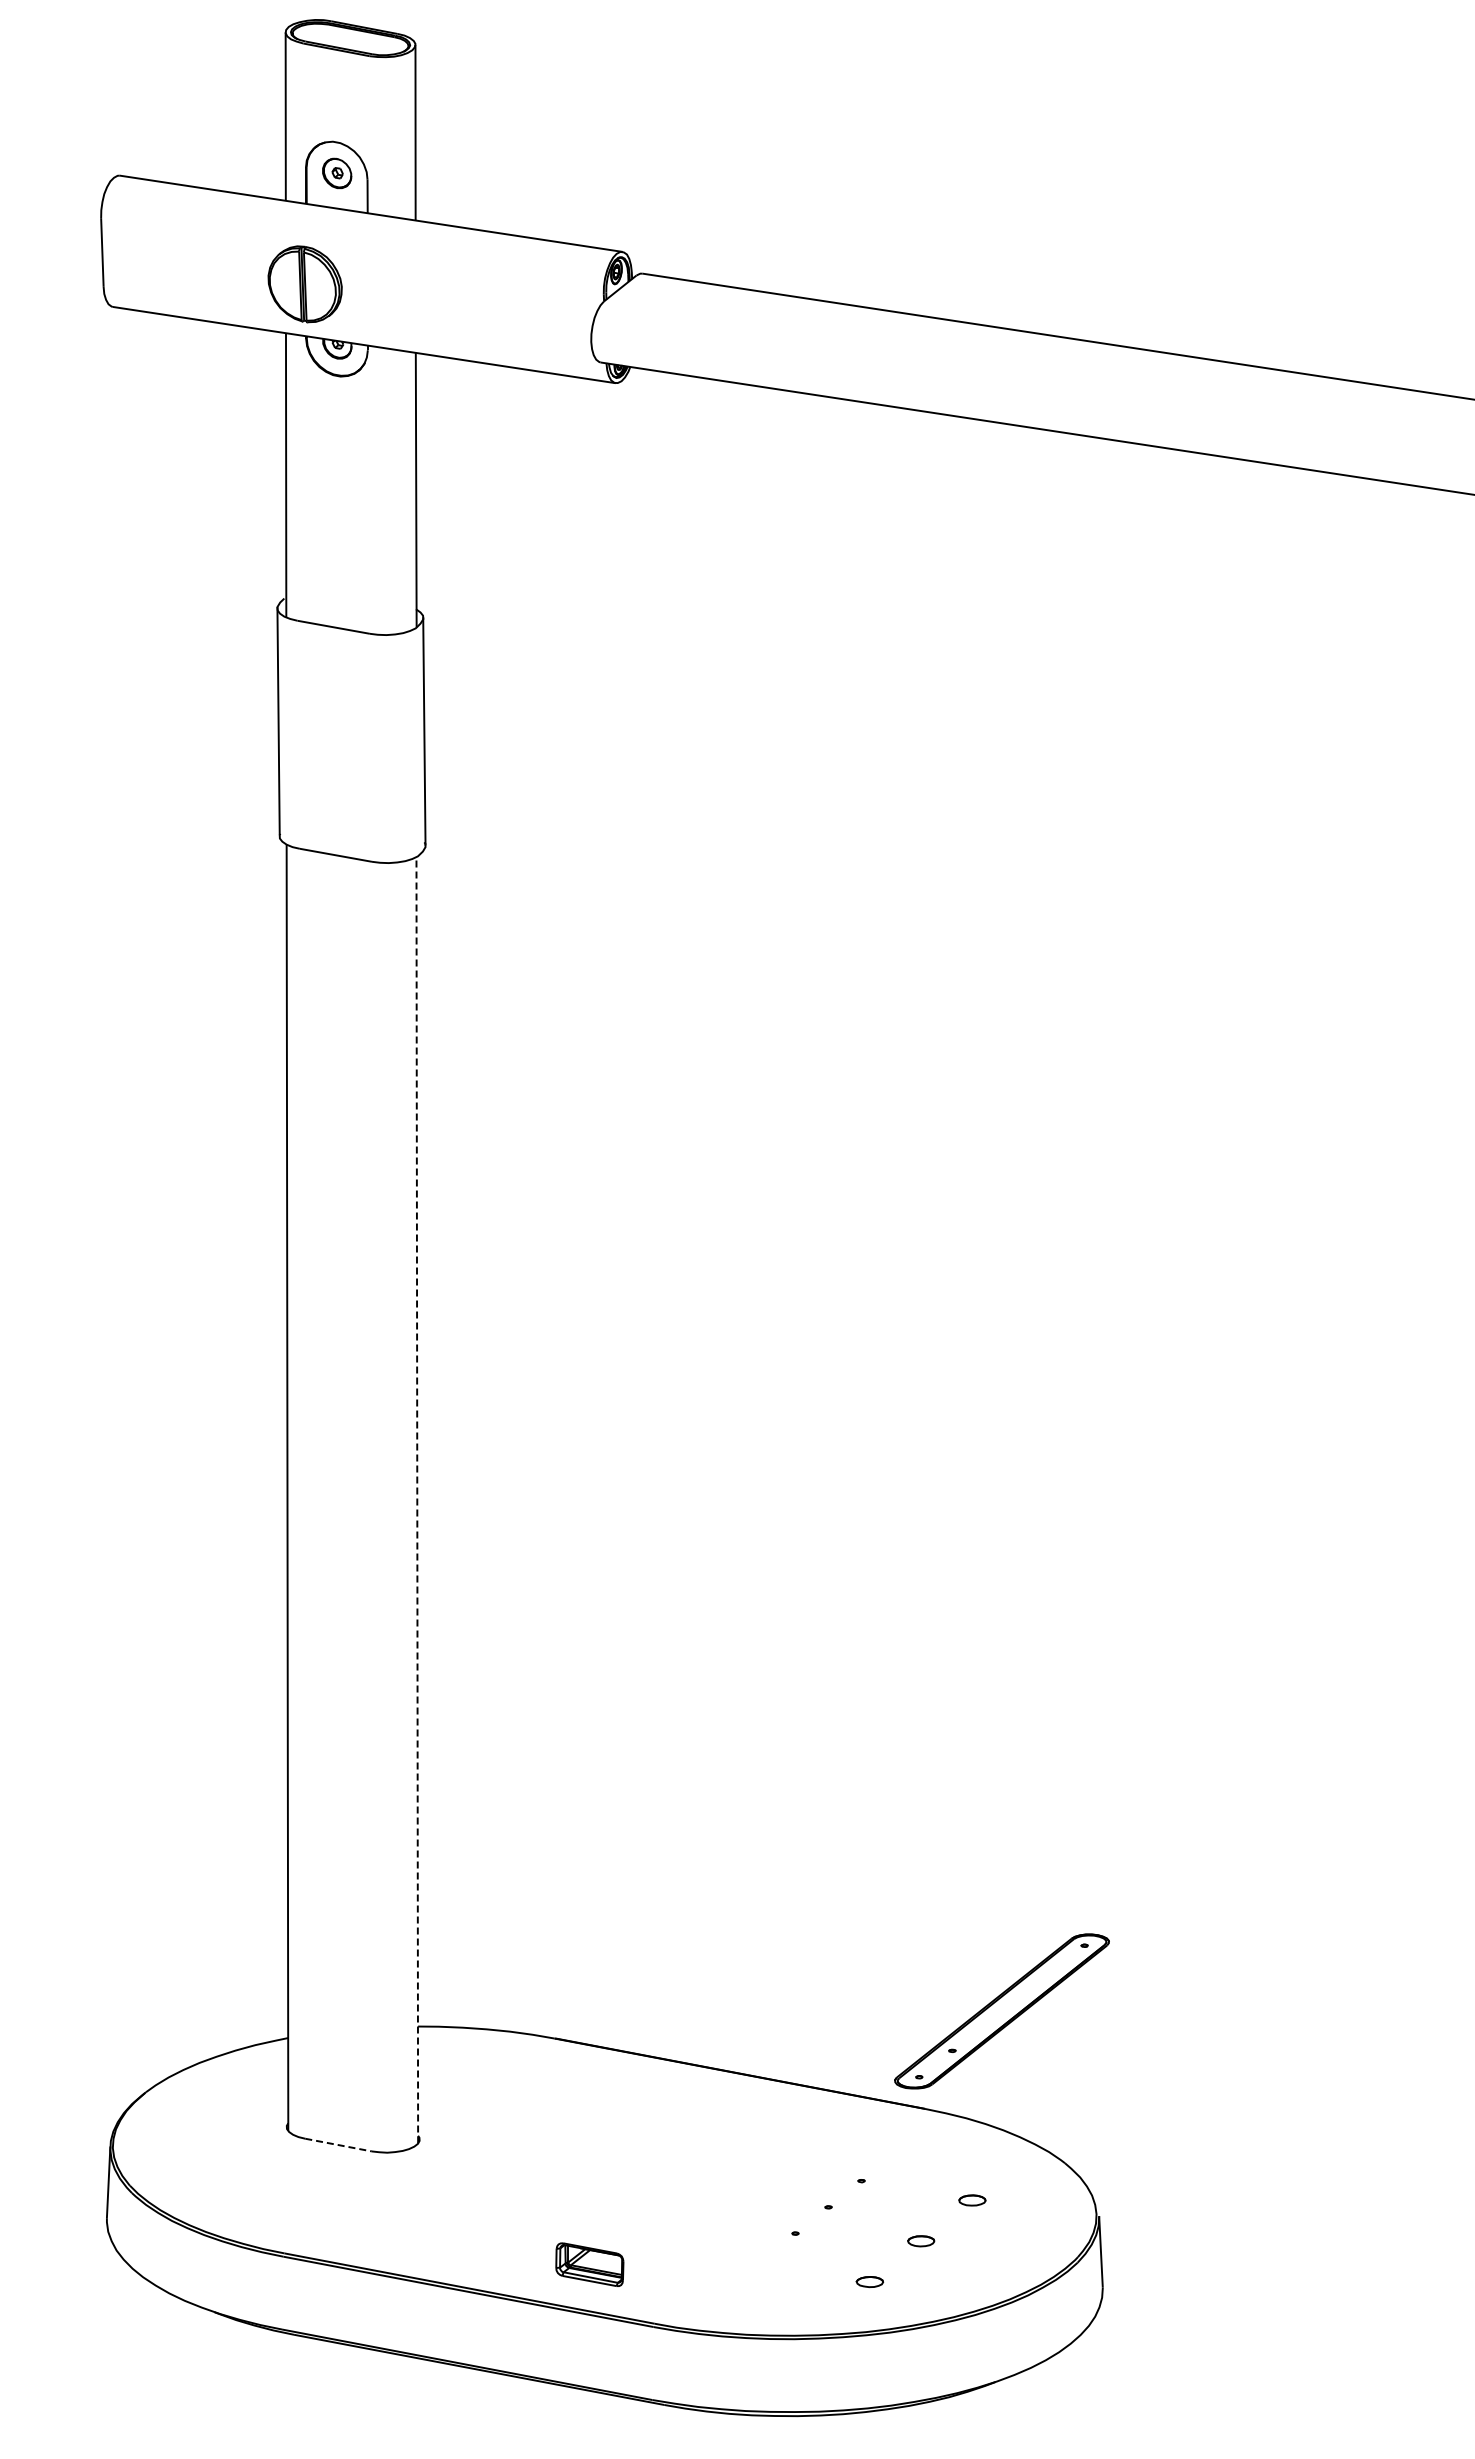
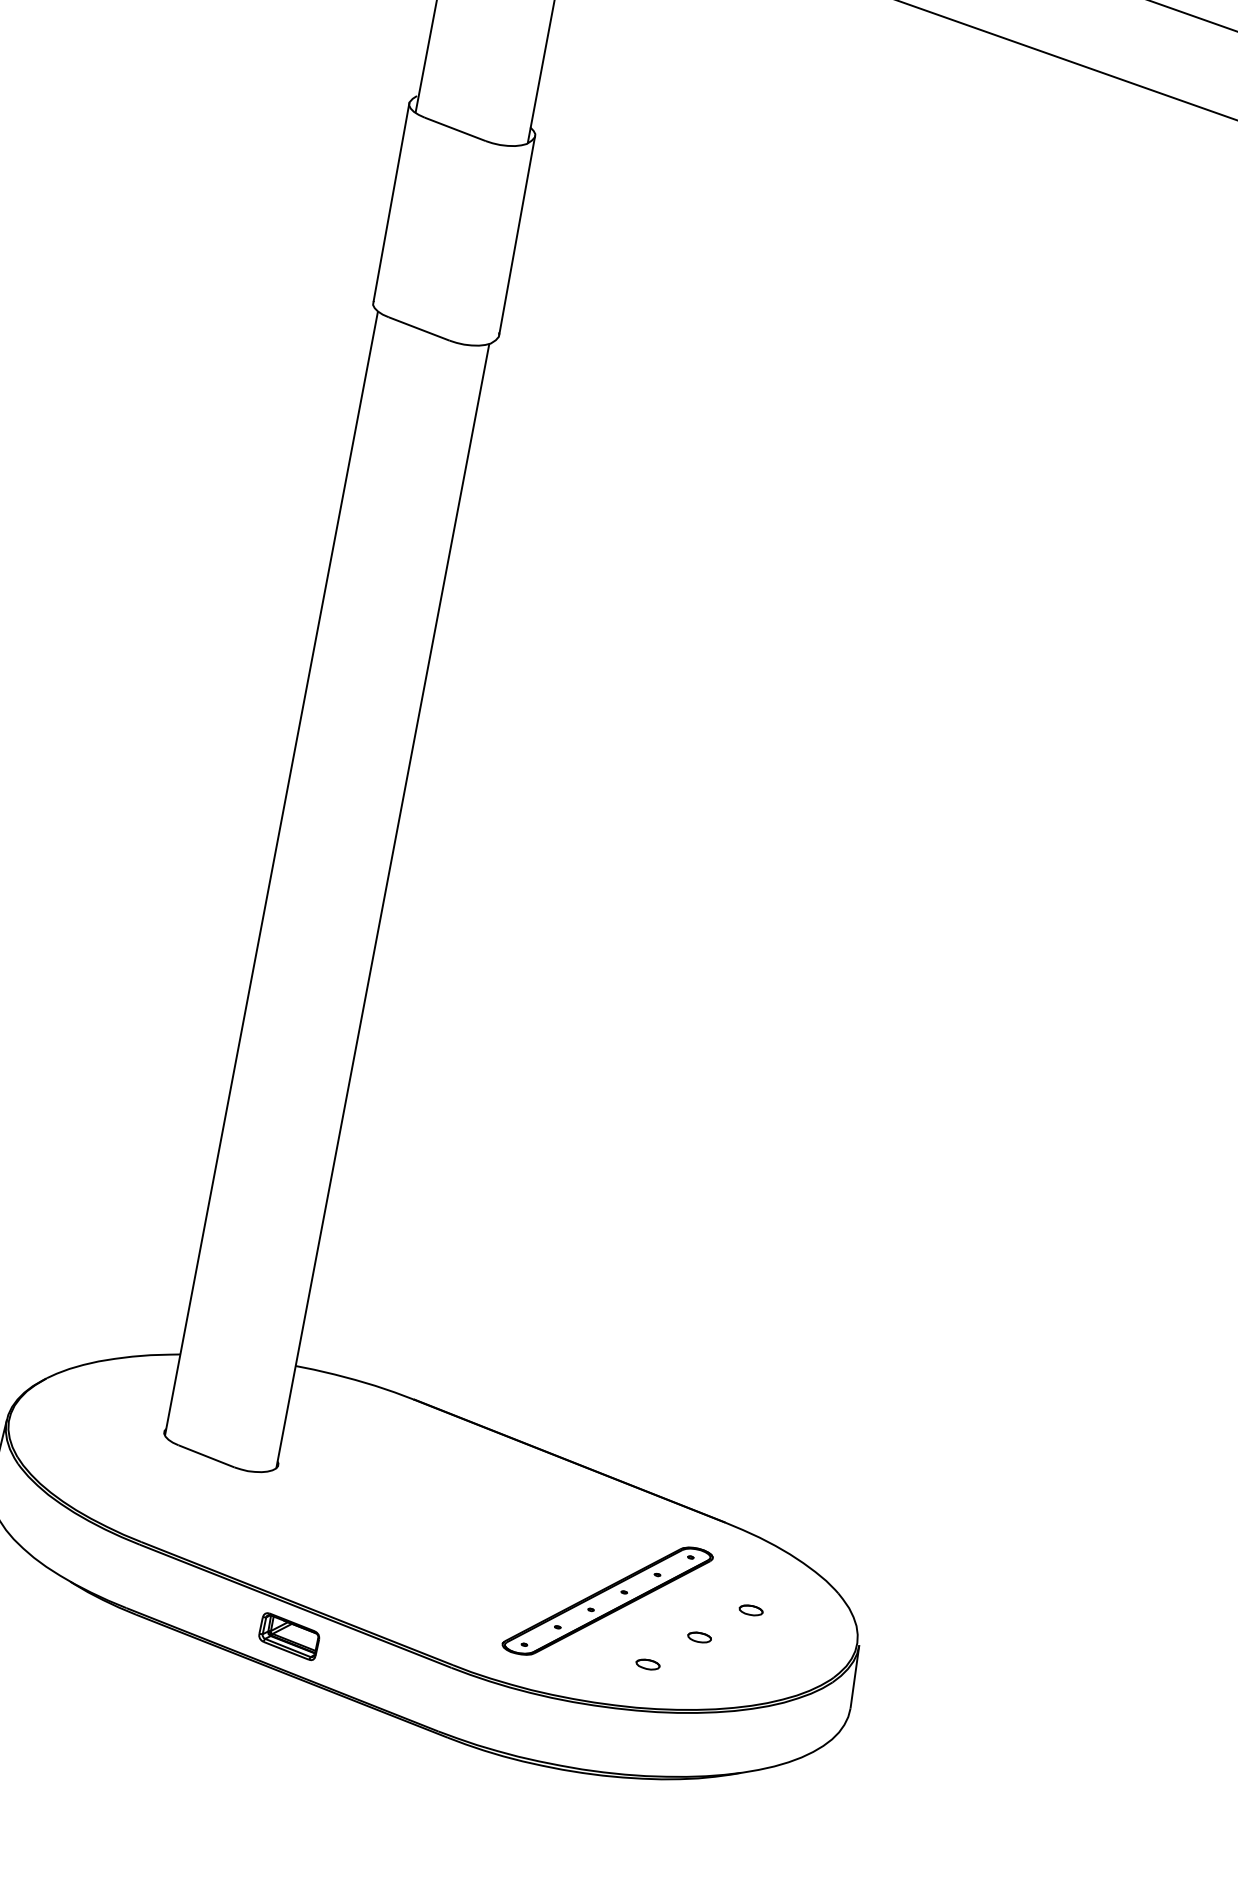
line: (417, 1499) -> (383, 905), dashed -> solid
part: (1001, 2011) -> (607, 1601), moved
line: (338, 2145) -> (206, 1456), dashed -> solid
part: (589, 2264) -> (289, 1636), moved

